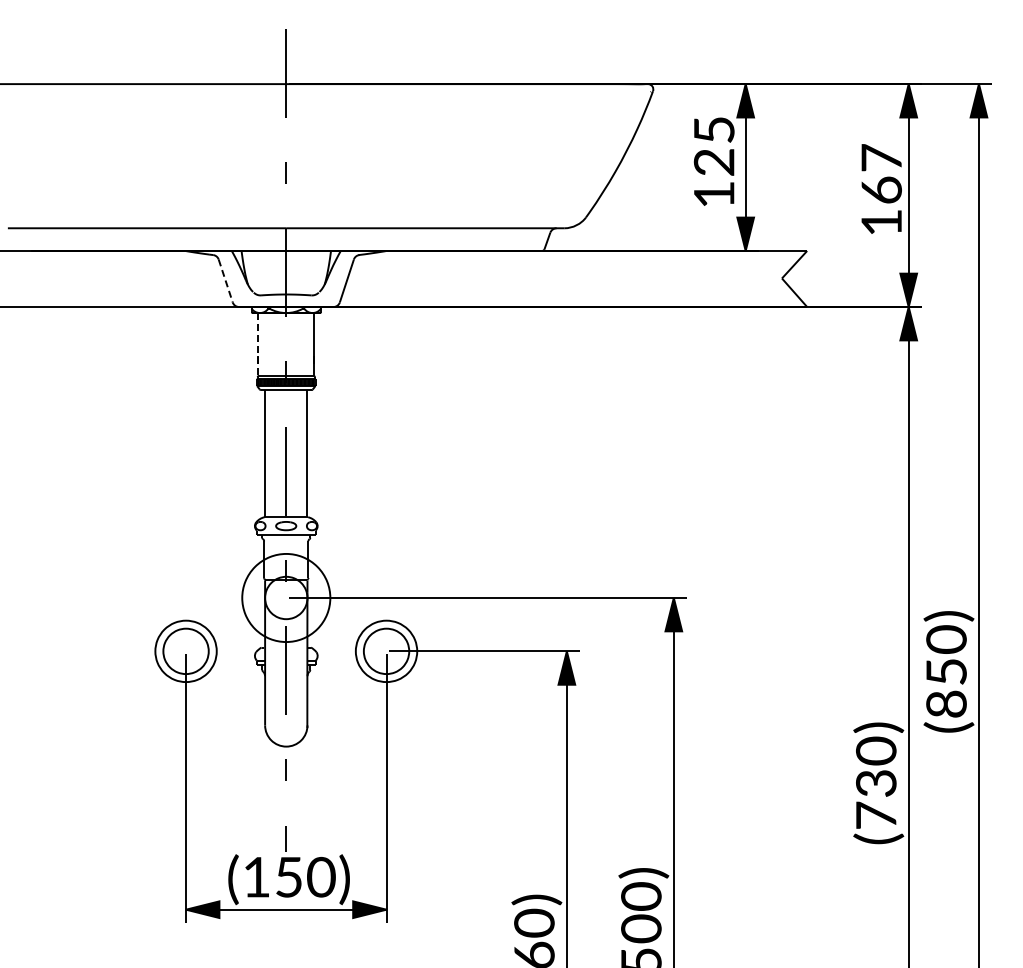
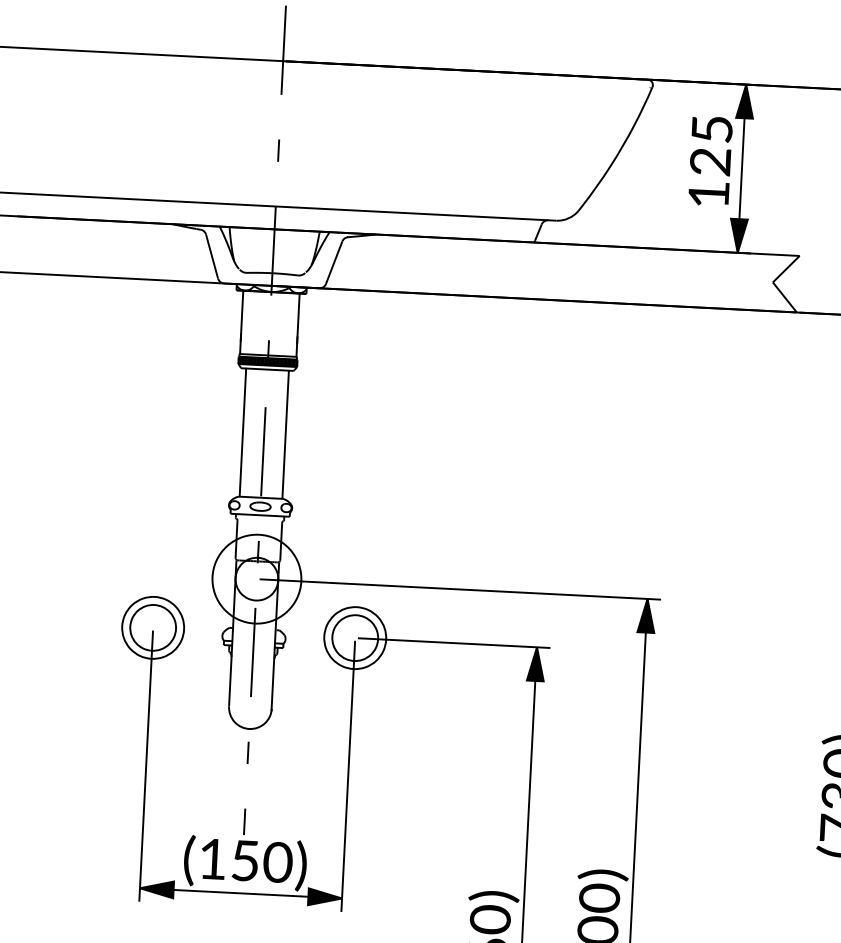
line: (225, 281) -> (211, 257), dashed -> solid
line: (258, 345) -> (241, 323), dashed -> solid

